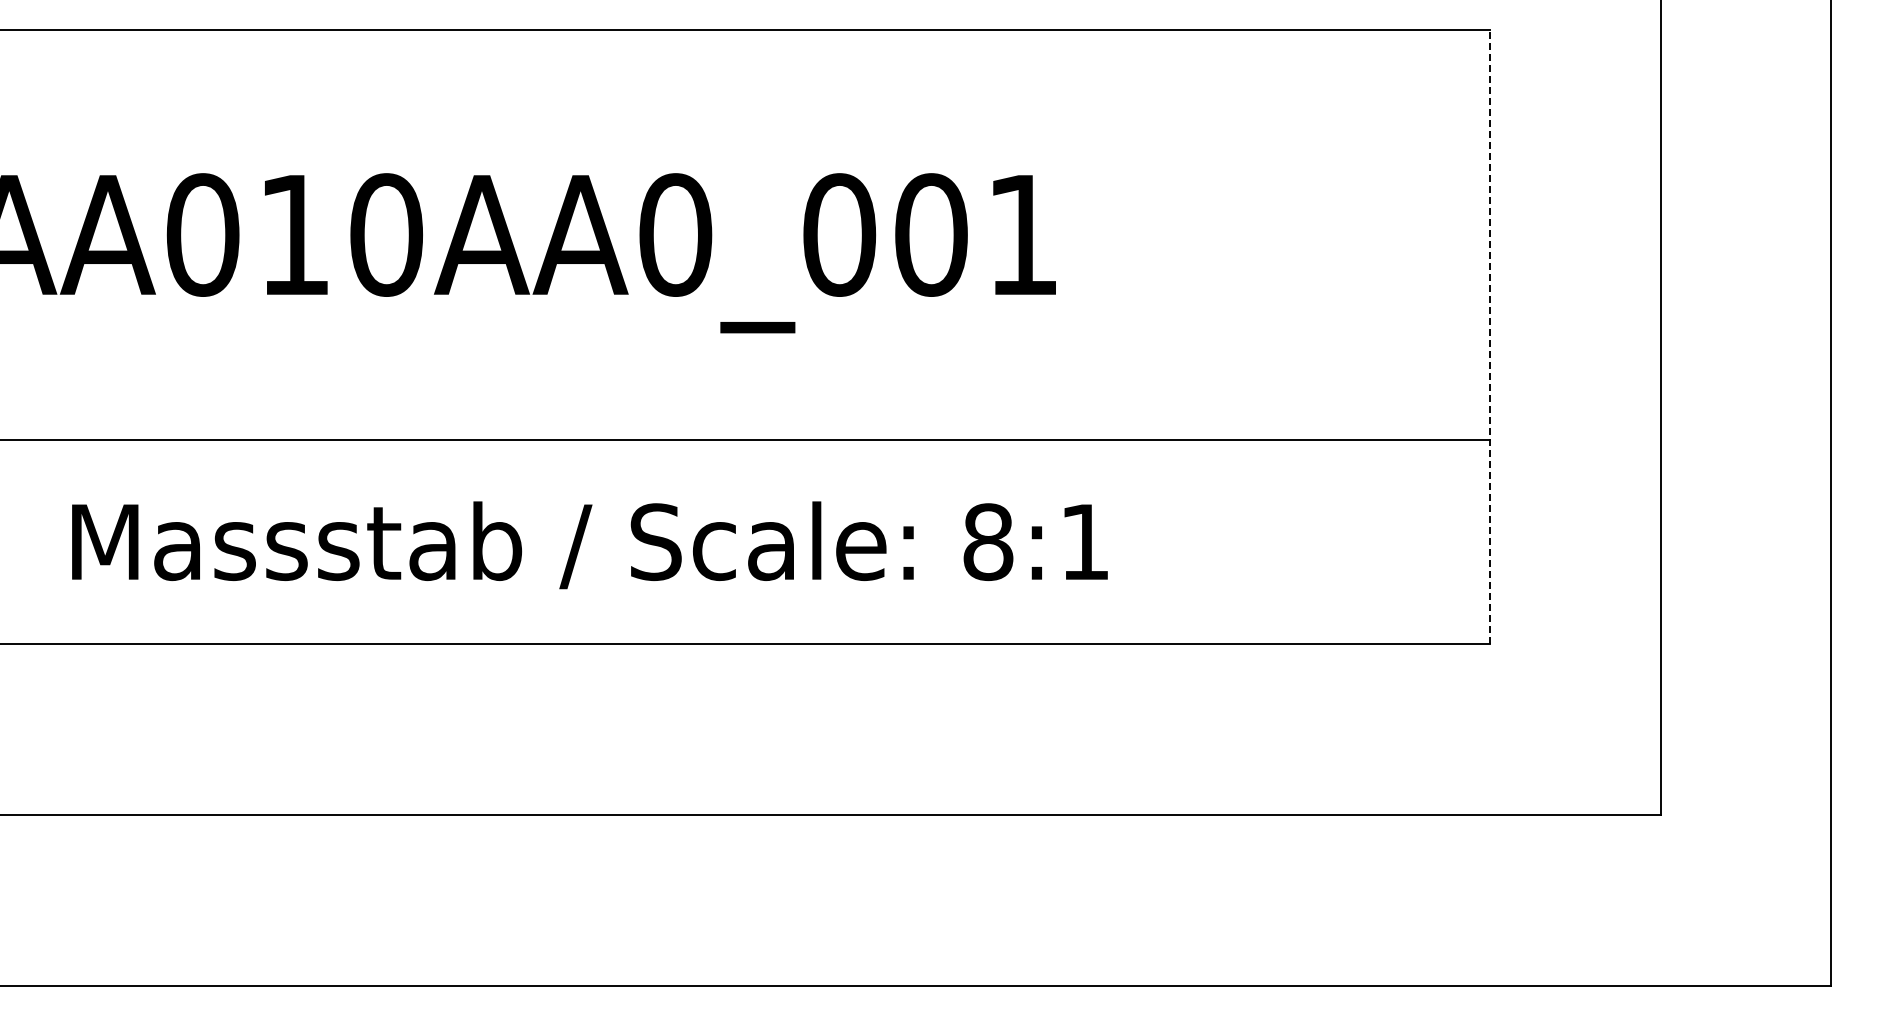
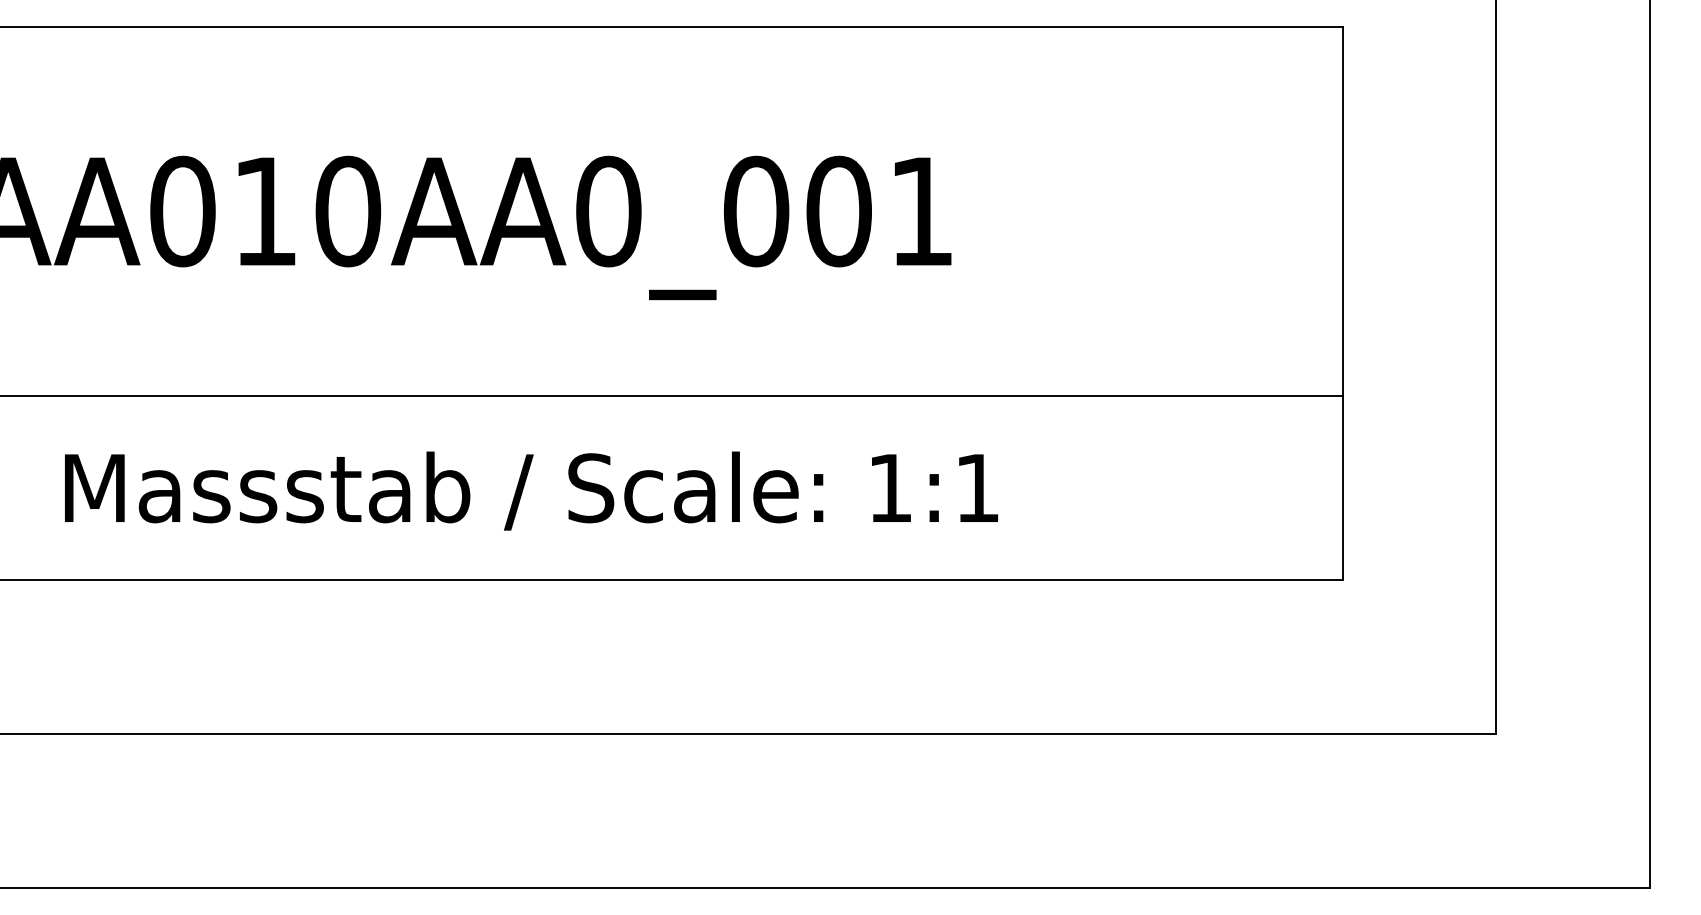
line: (1490, 336) -> (1342, 302), dashed -> solid
text: (988, 542) -> (890, 488), 8:1 -> 1:1

